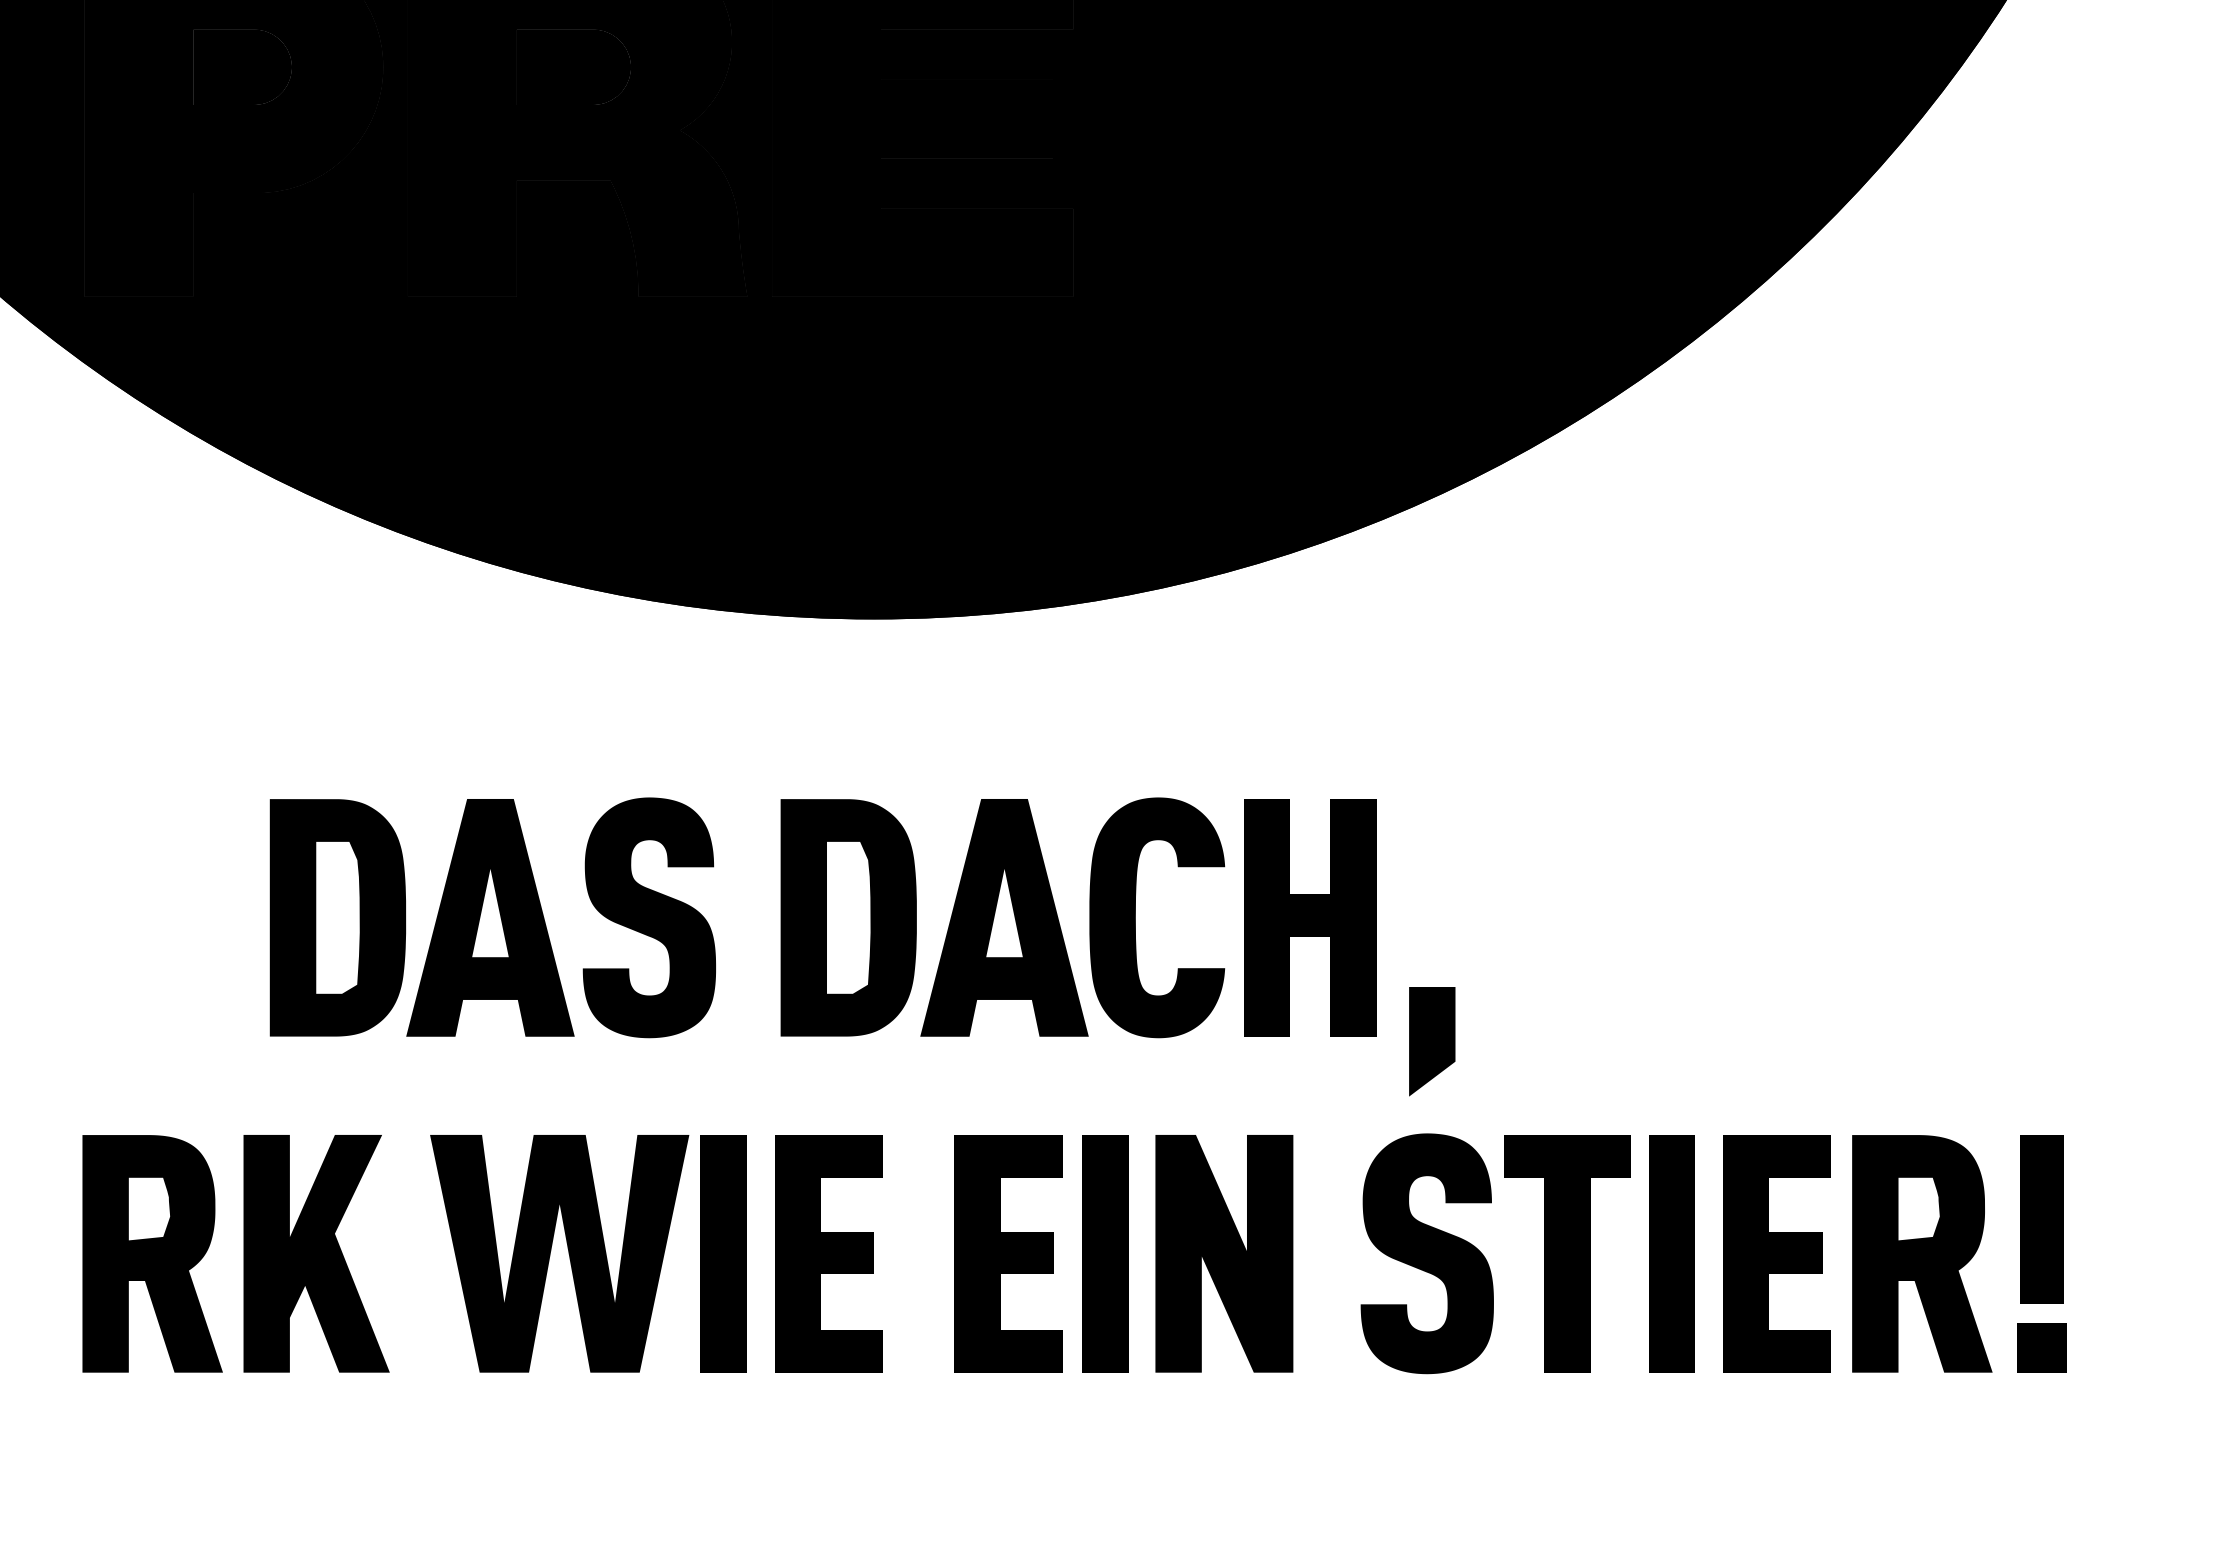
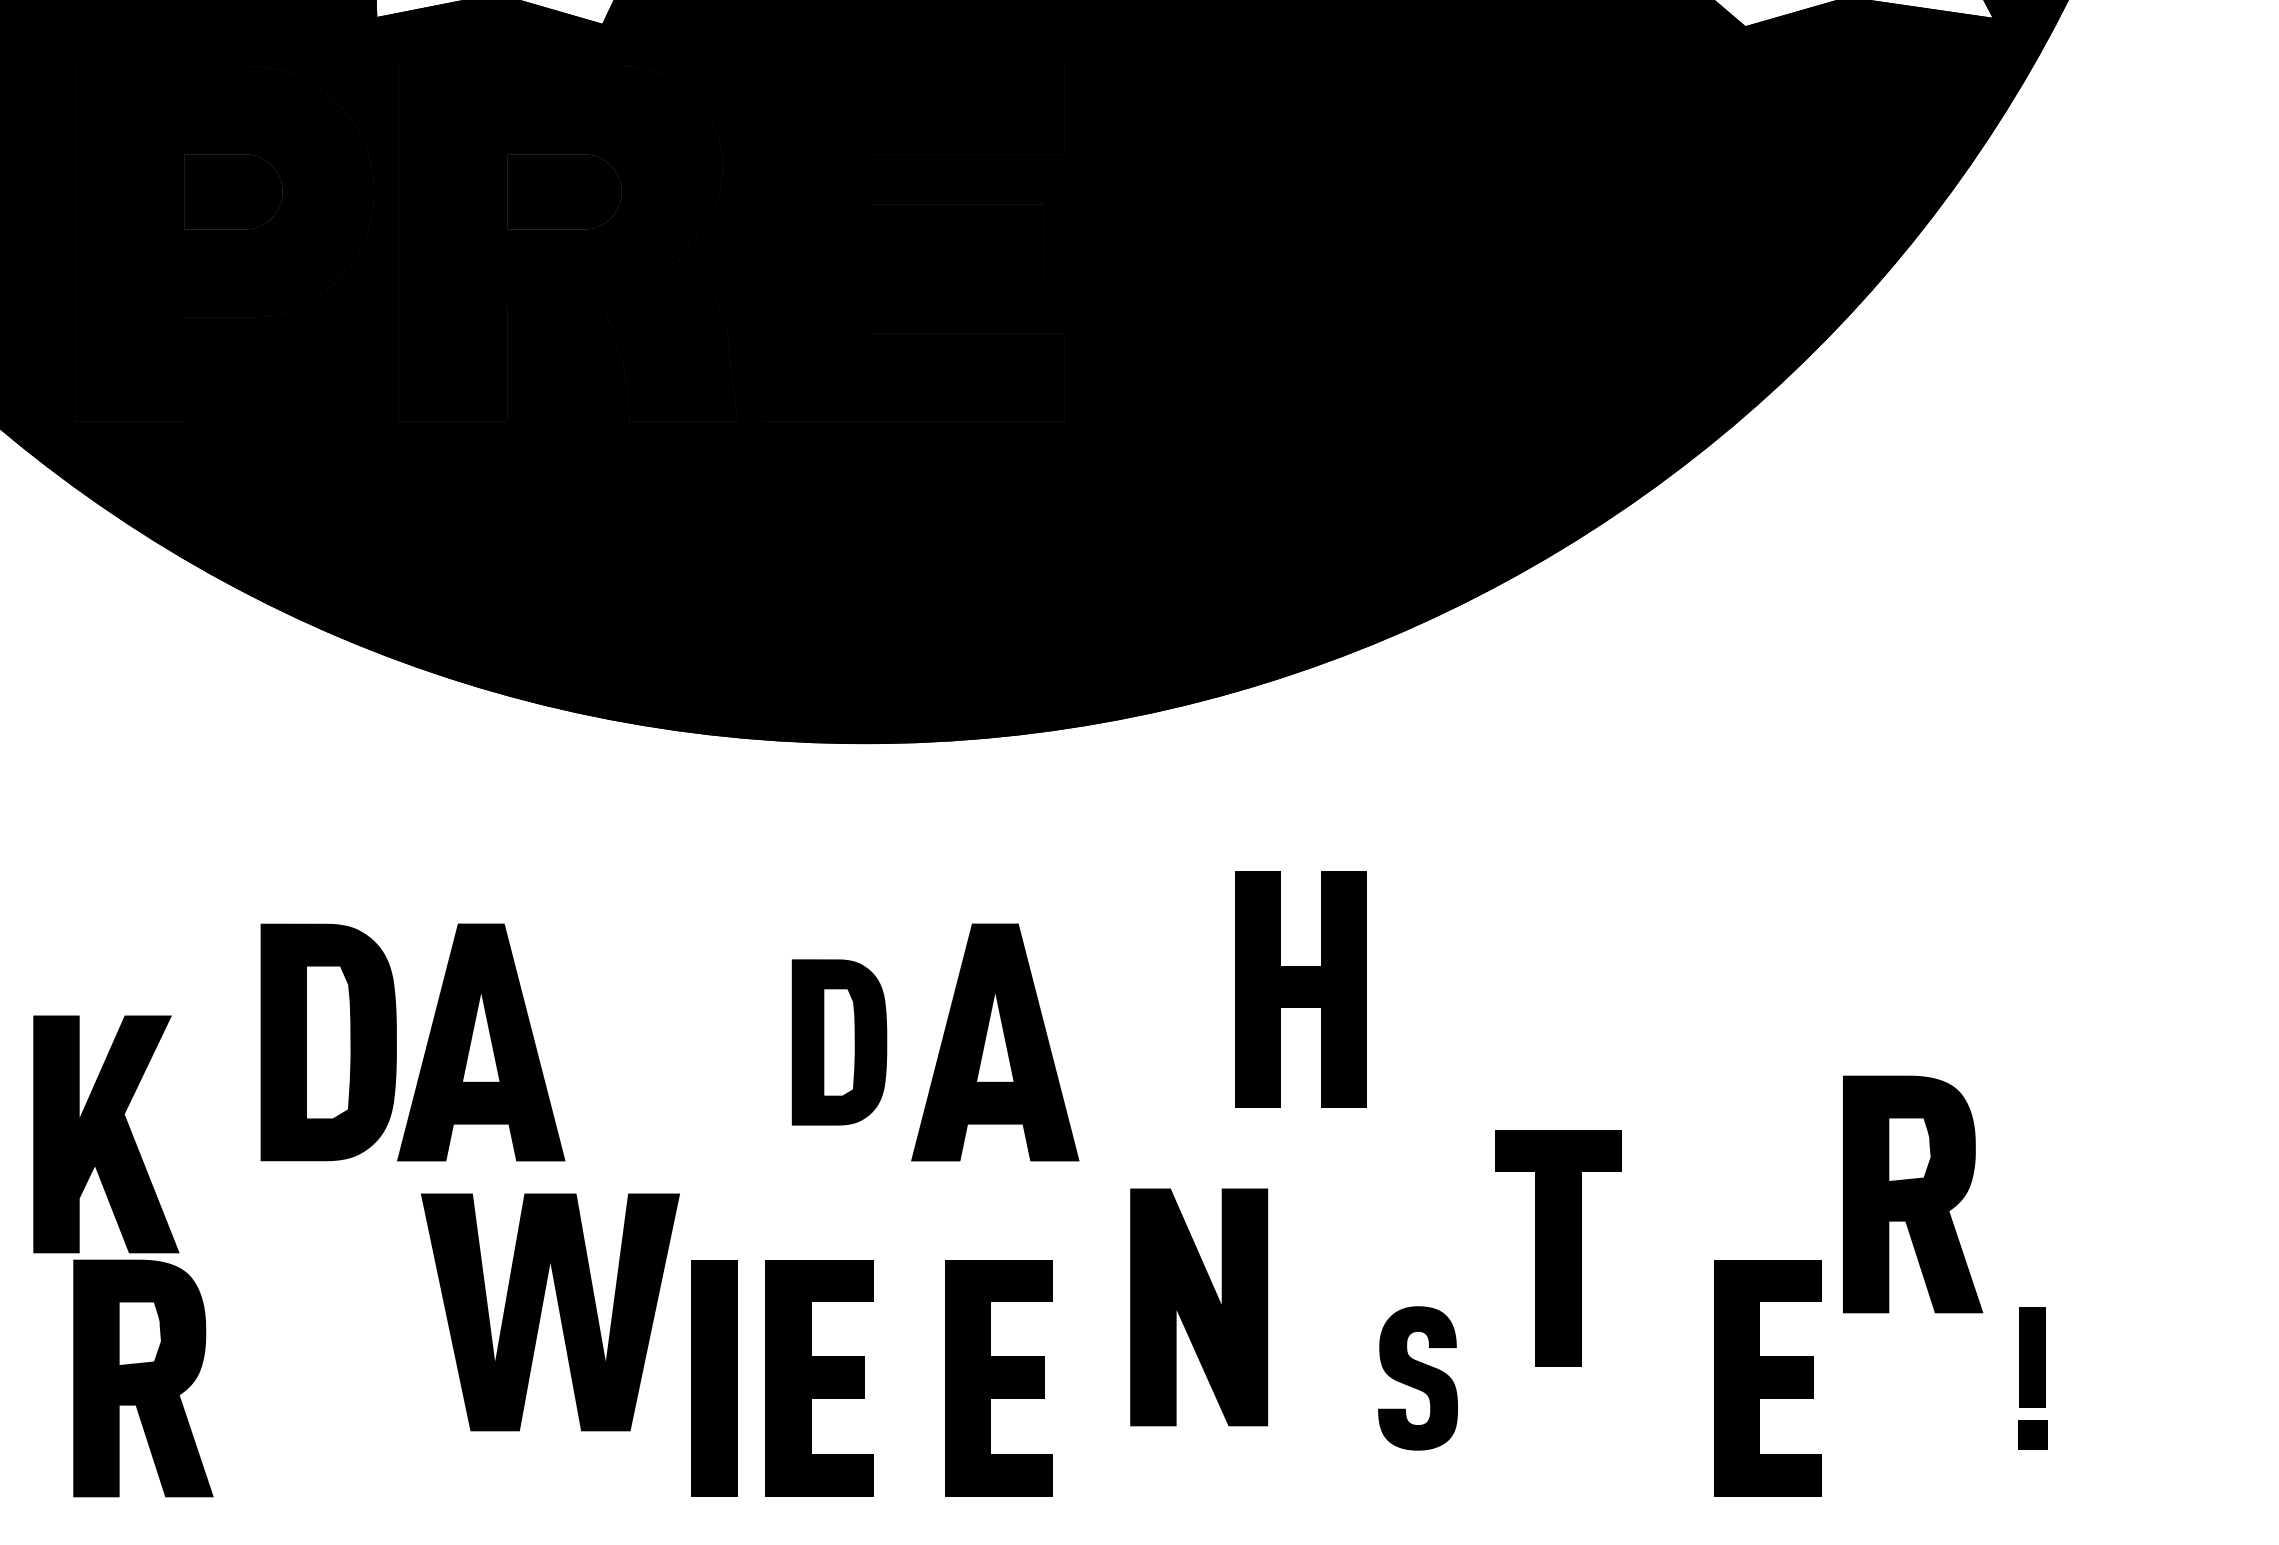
fill: (648, 917) -> (639, 1042), removed
part: (848, 917) -> (839, 1042), size x0.7
fill: (1156, 917) -> (1147, 1042), removed
part: (1309, 917) -> (1300, 989), moved
fill: (1431, 1041) -> (1422, 1166), removed
part: (551, 1249) -> (542, 1308), moved
part: (316, 1253) -> (106, 1134), moved
fill: (1105, 1253) -> (1096, 1378), removed
part: (1224, 1253) -> (1199, 1307), moved
part: (1426, 1253) -> (1417, 1378), size x0.6
part: (1567, 1253) -> (1558, 1248), moved
fill: (1671, 1253) -> (1662, 1378), removed
part: (1922, 1253) -> (1913, 1194), moved
part: (2041, 1253) -> (2032, 1378), size x0.6

